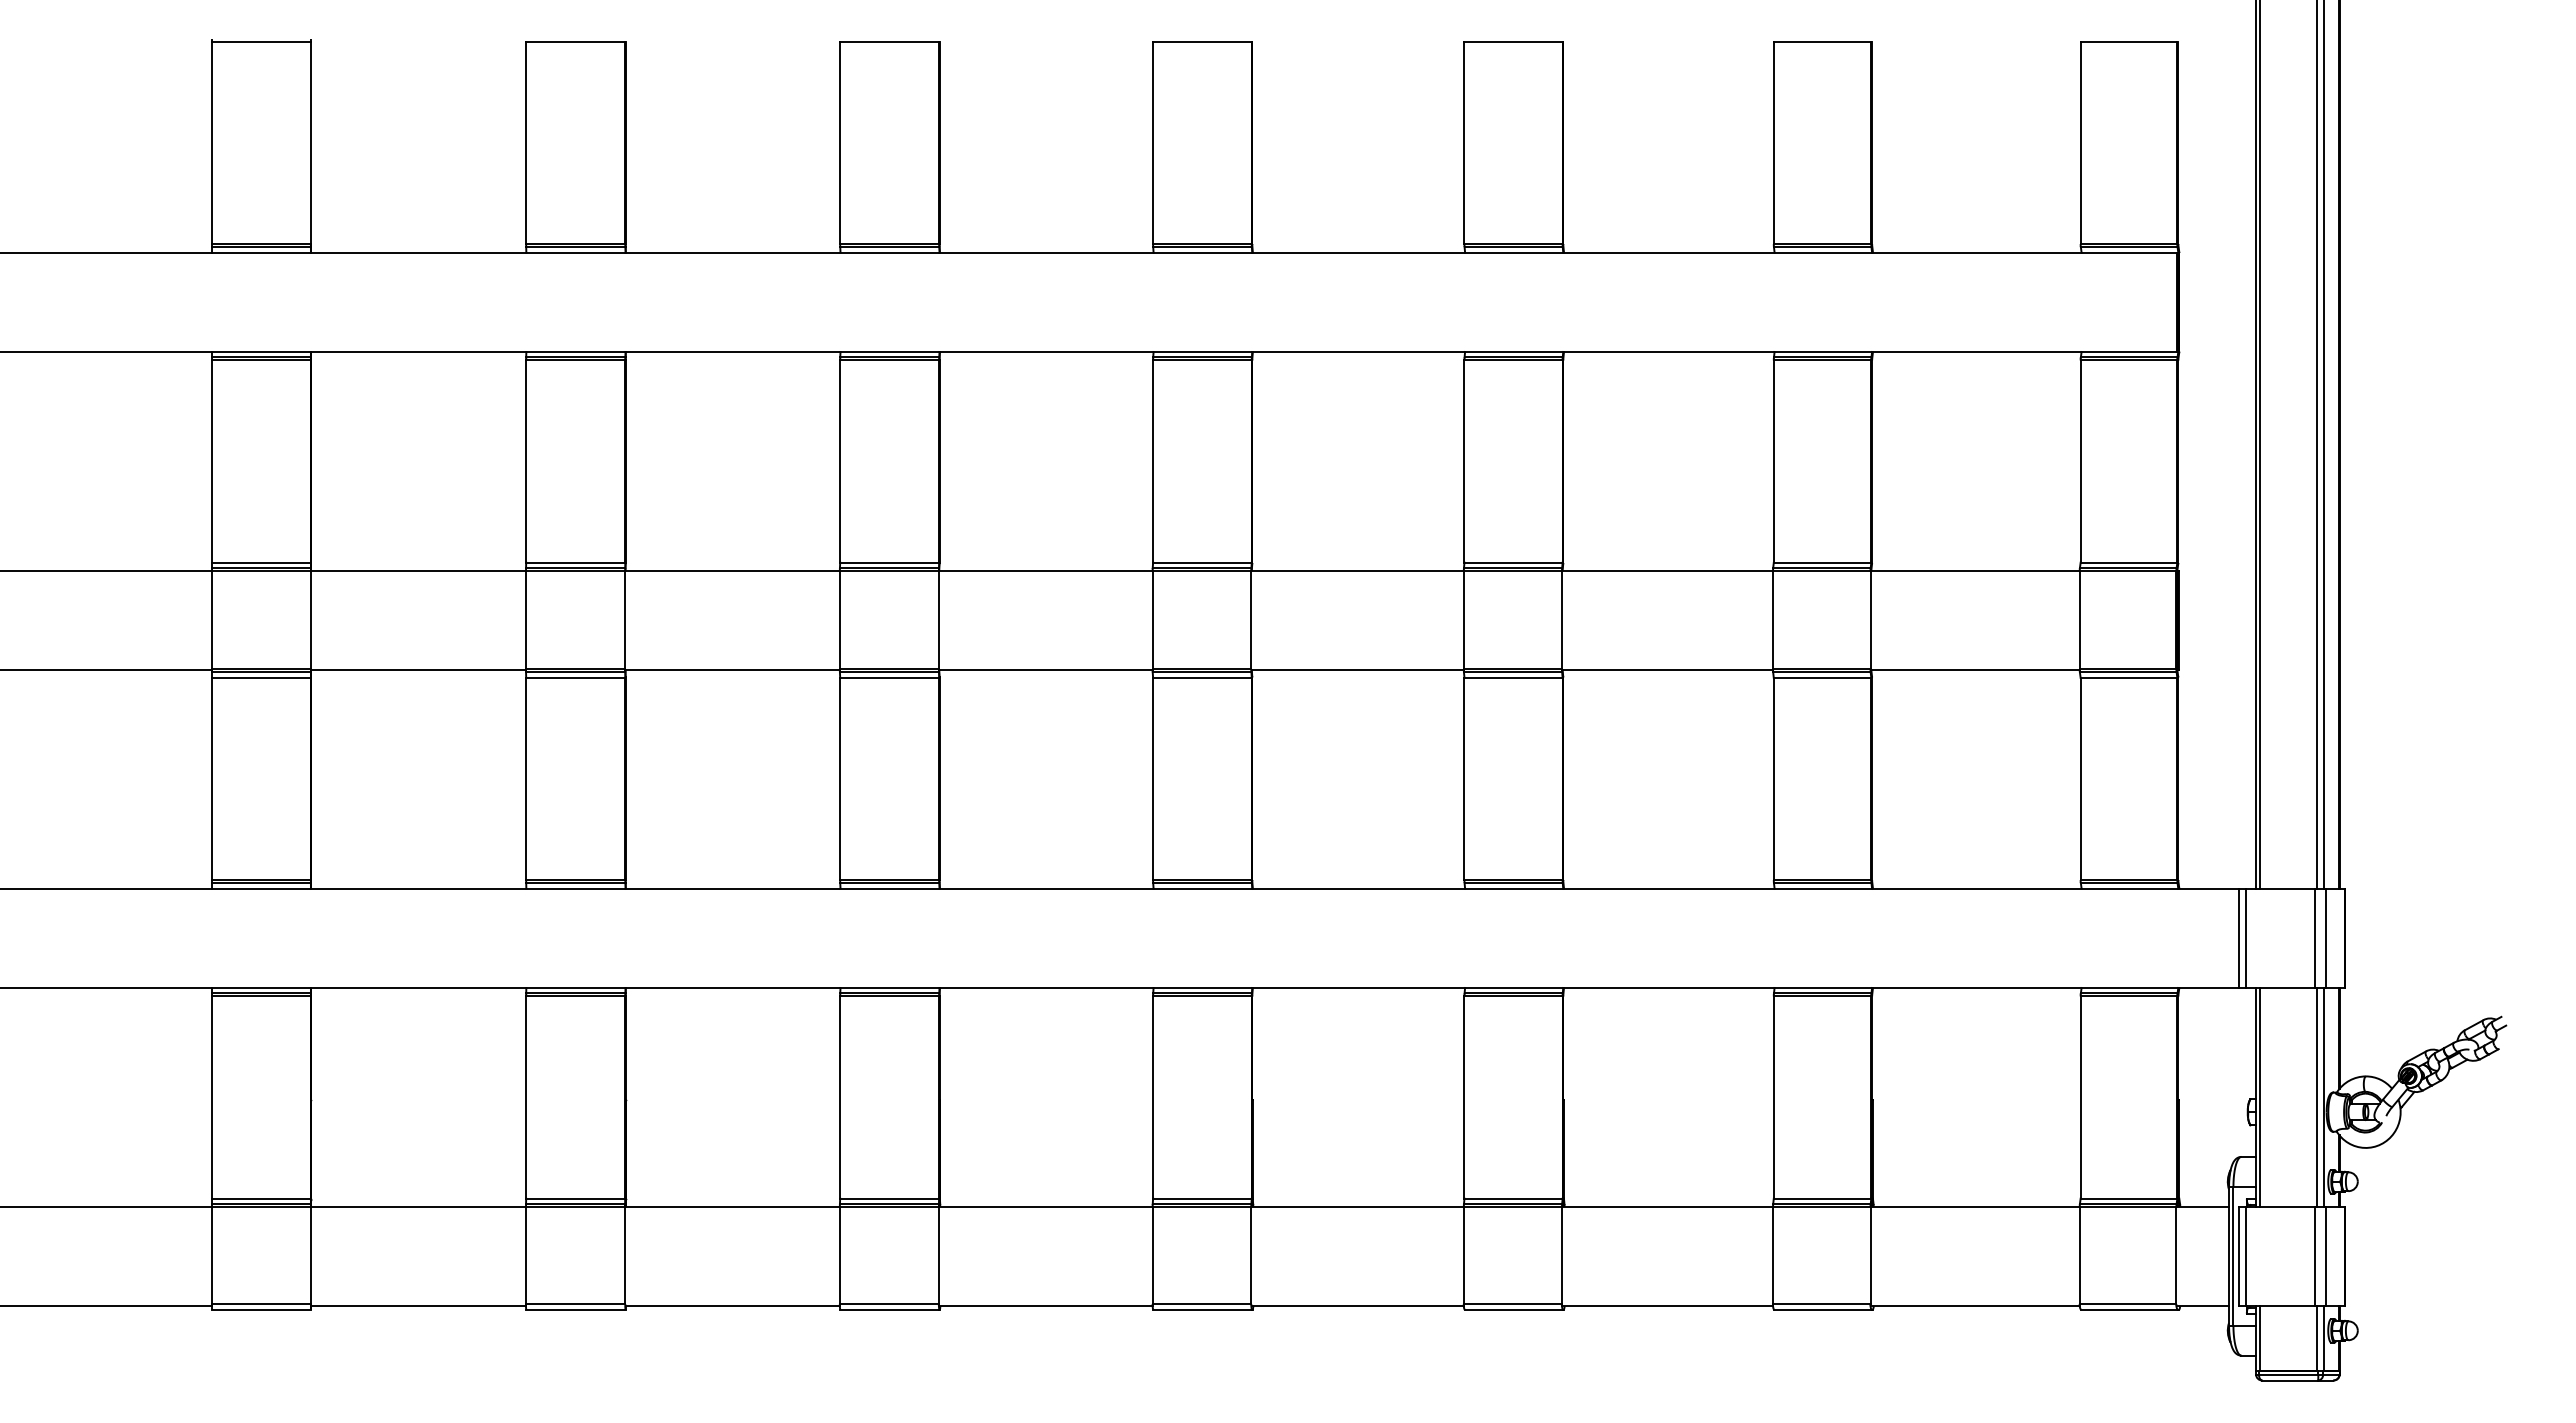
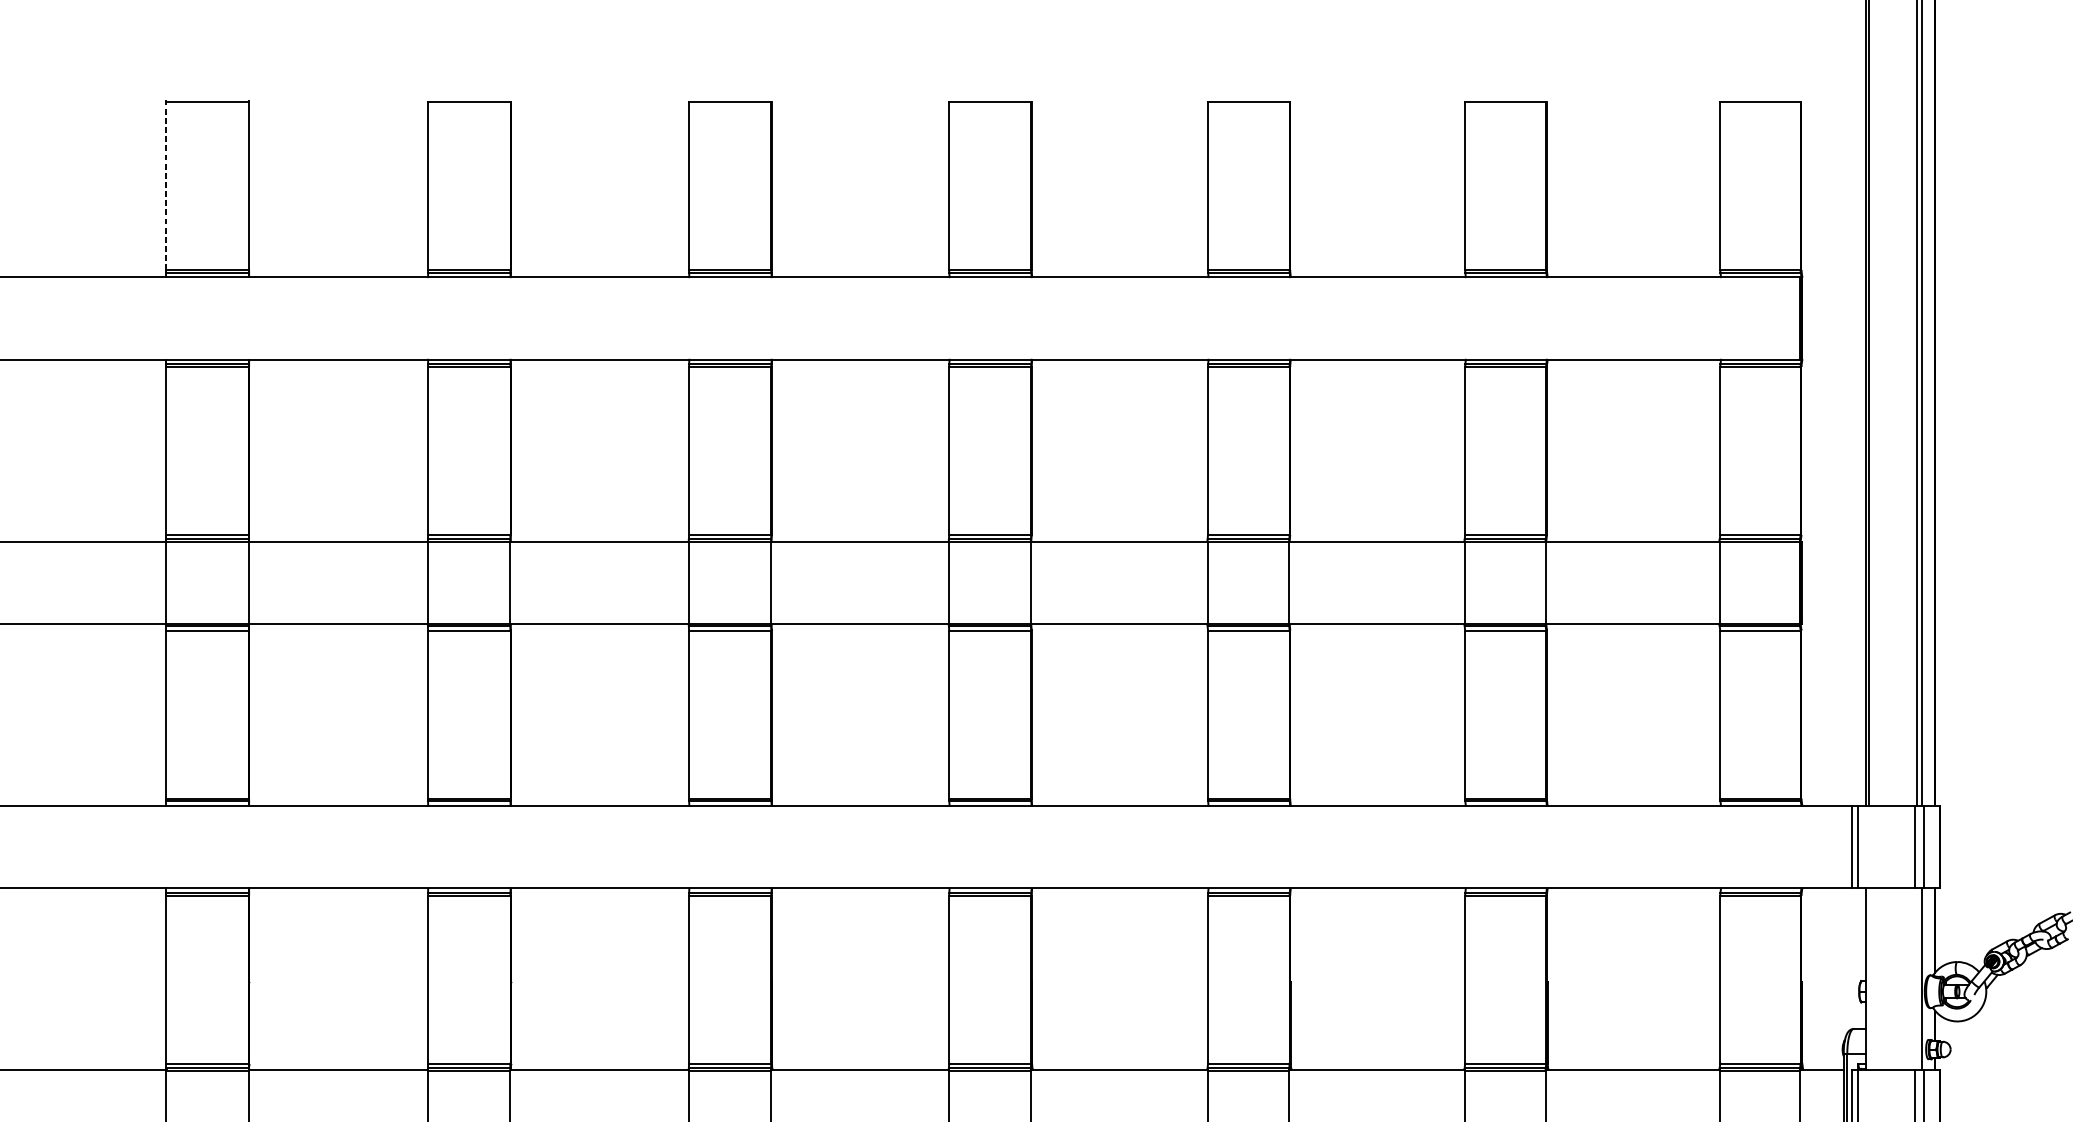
line: (211, 143) -> (166, 186), solid -> dashed
line: (2259, 1096) -> (1868, 978), removed
line: (2317, 1096) -> (1917, 978), removed

